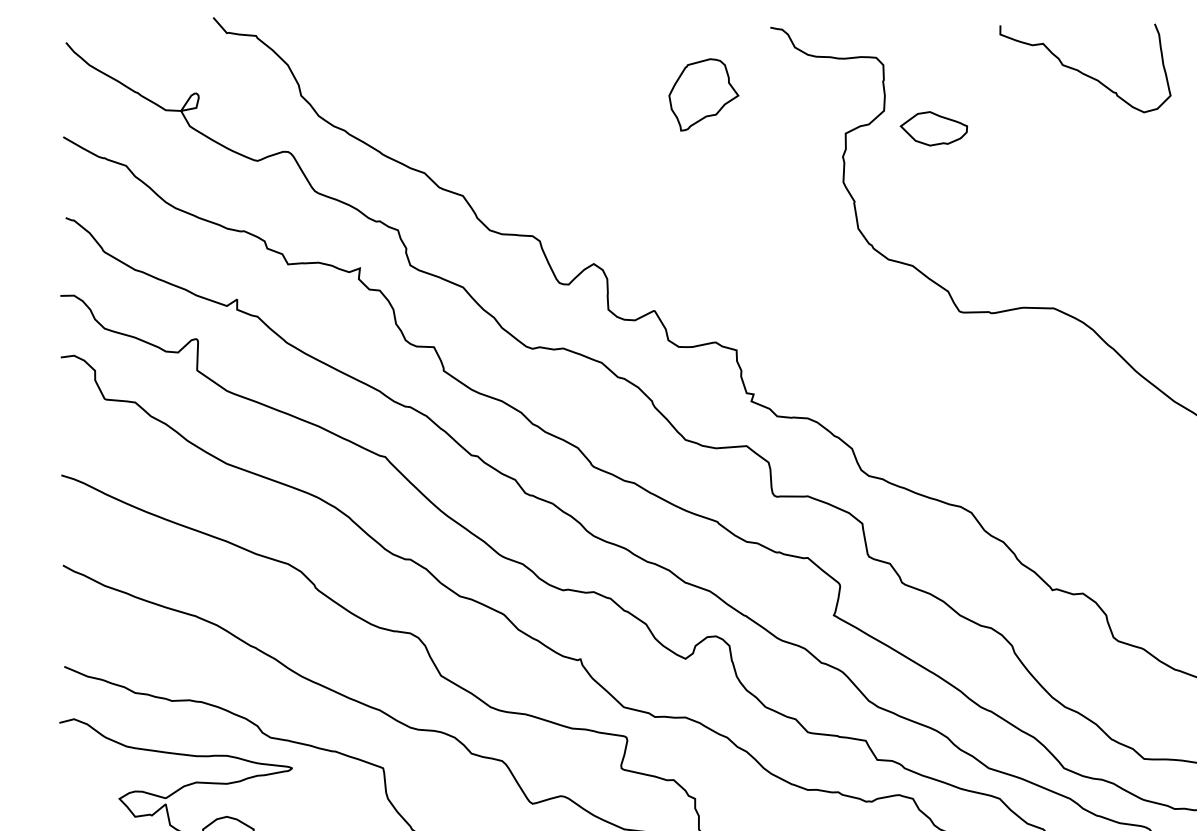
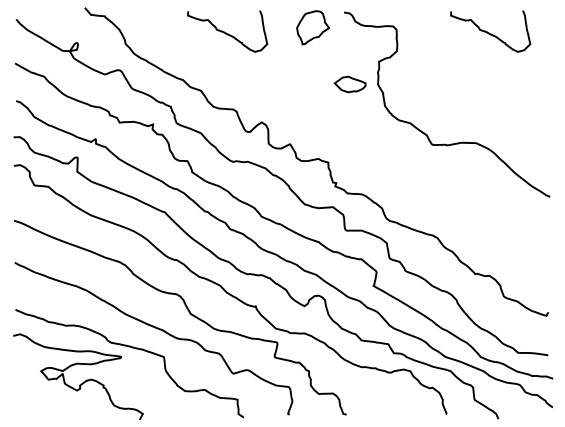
curve: (517, 70) -> (226, 32), added
part: (704, 94) -> (313, 27), moved
part: (932, 128) -> (349, 84), moved

